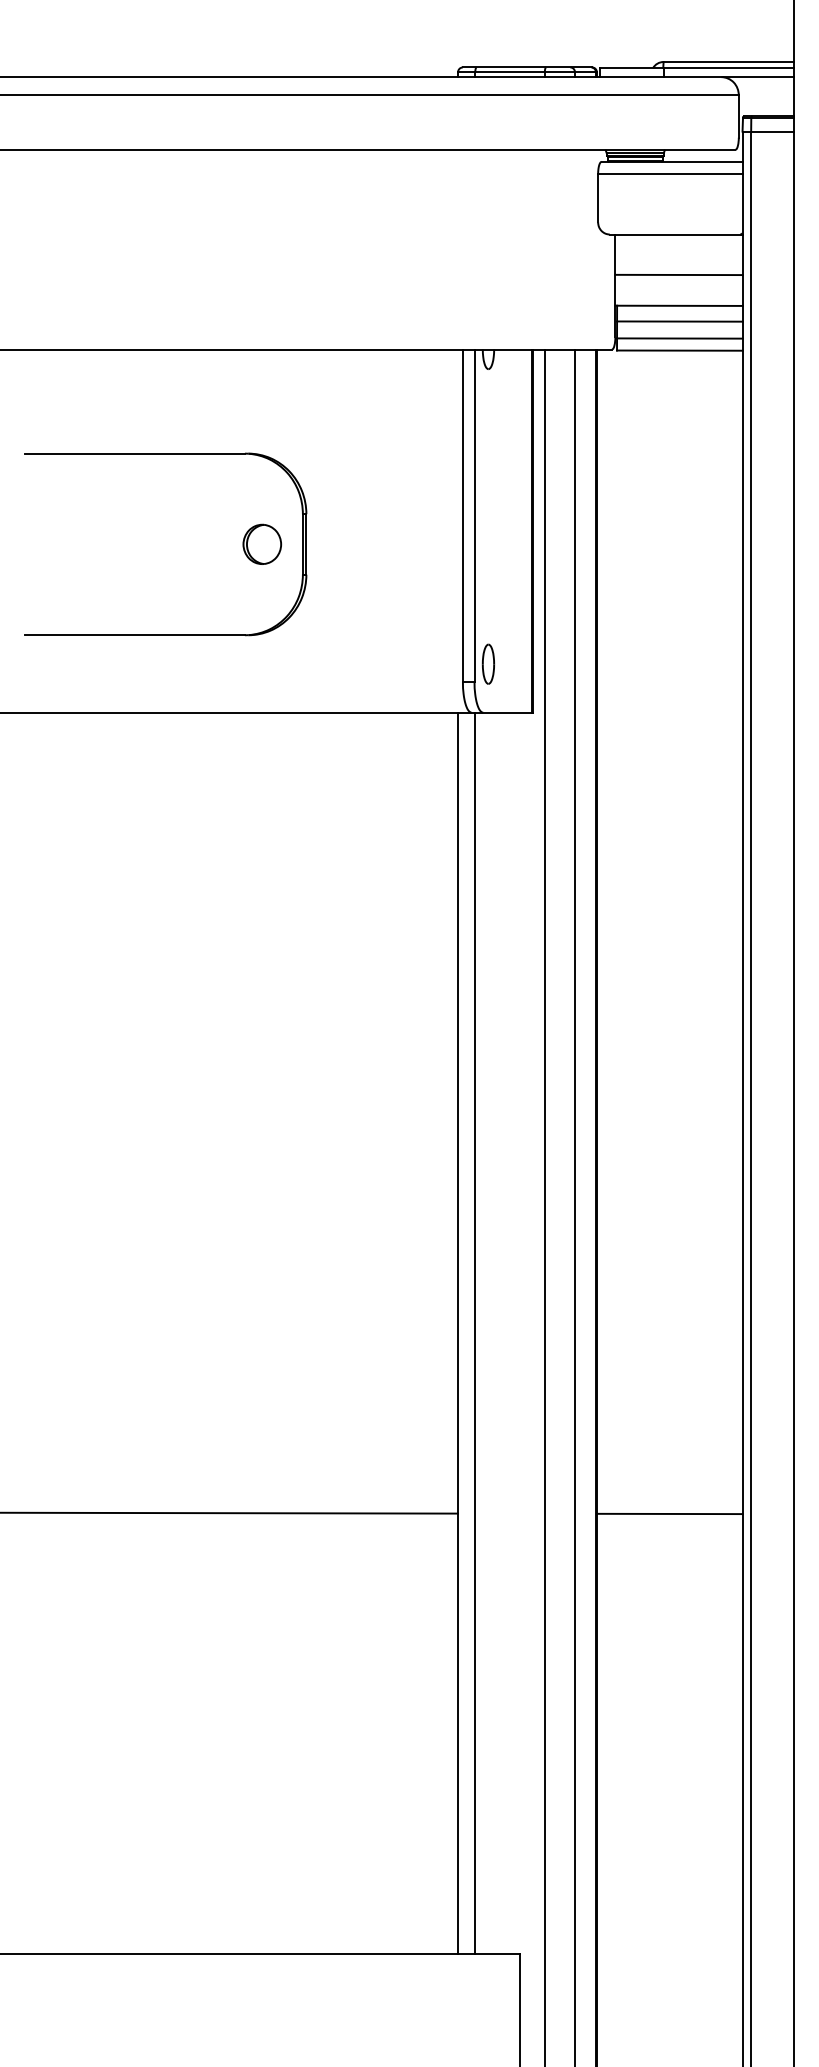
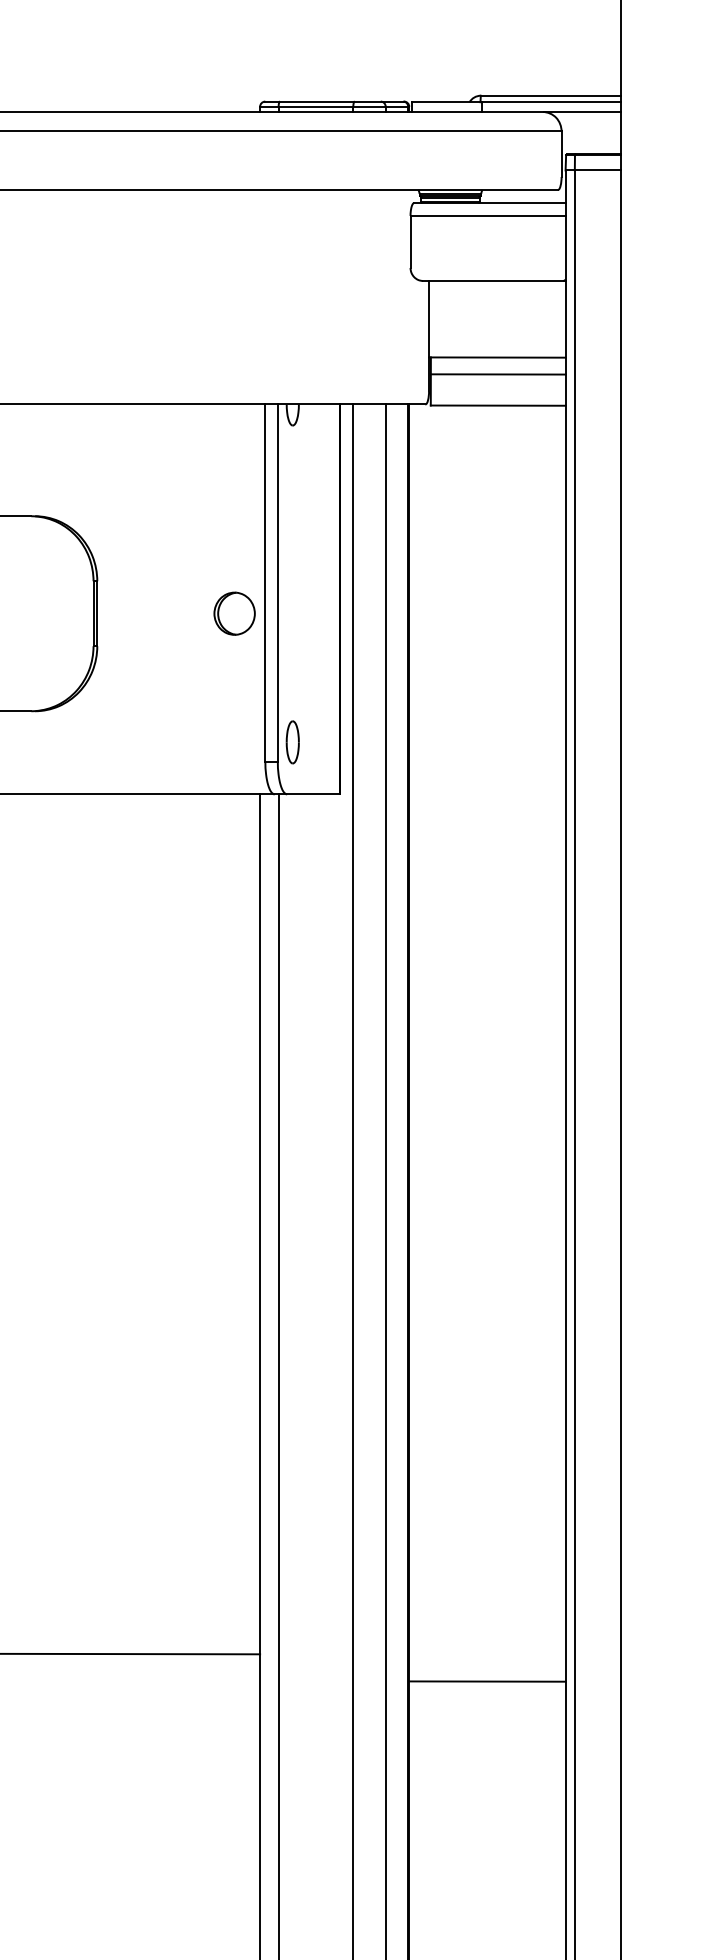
line: (678, 274) -> (496, 323), removed
line: (679, 338) -> (497, 392), removed
part: (262, 543) -> (234, 612), moved
line: (669, 1513) -> (487, 1681), moved

